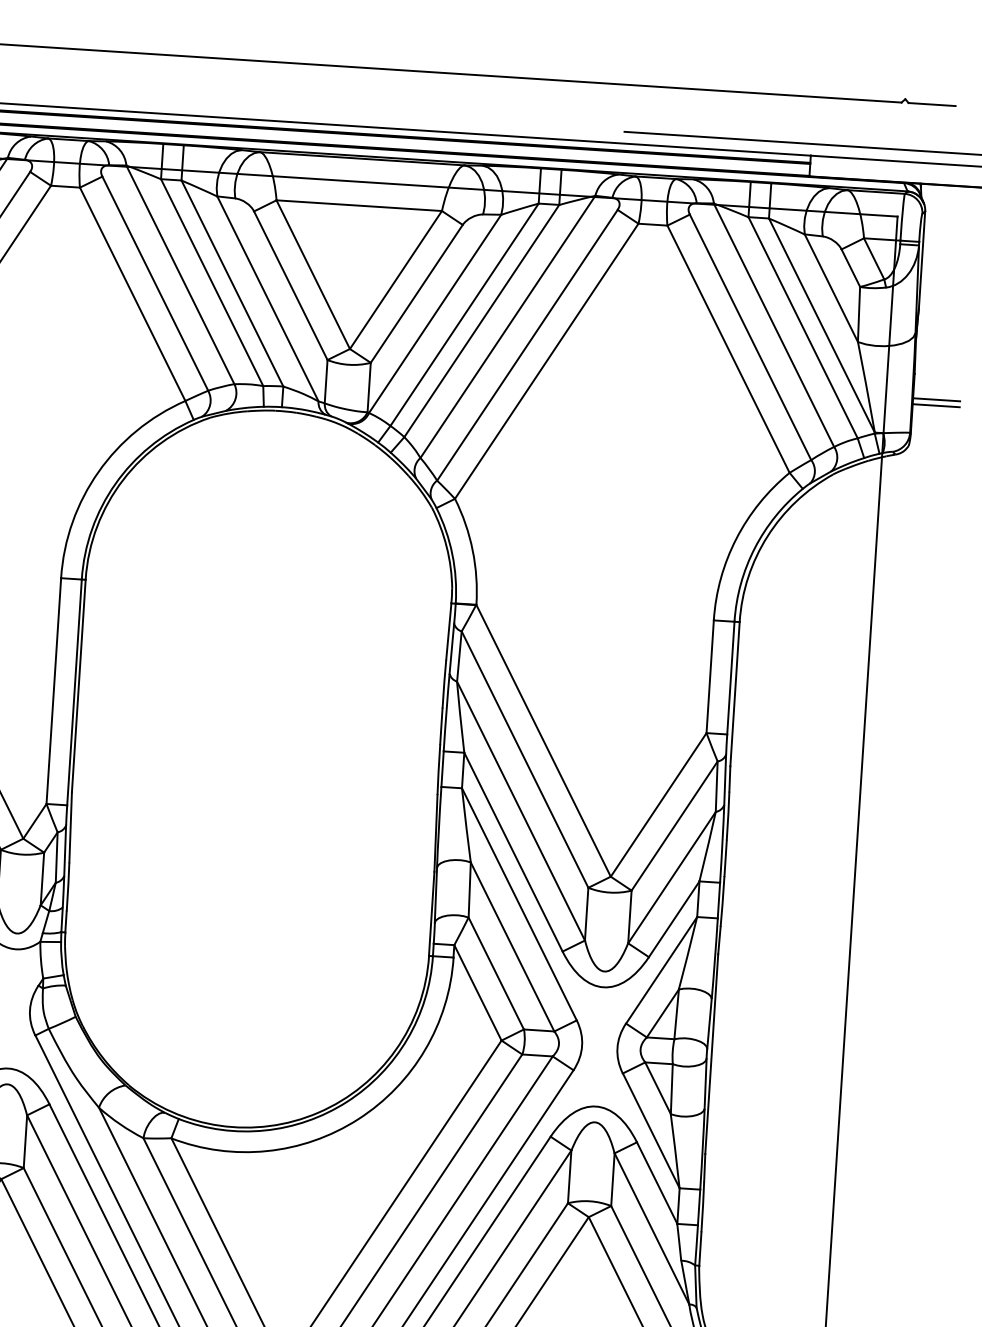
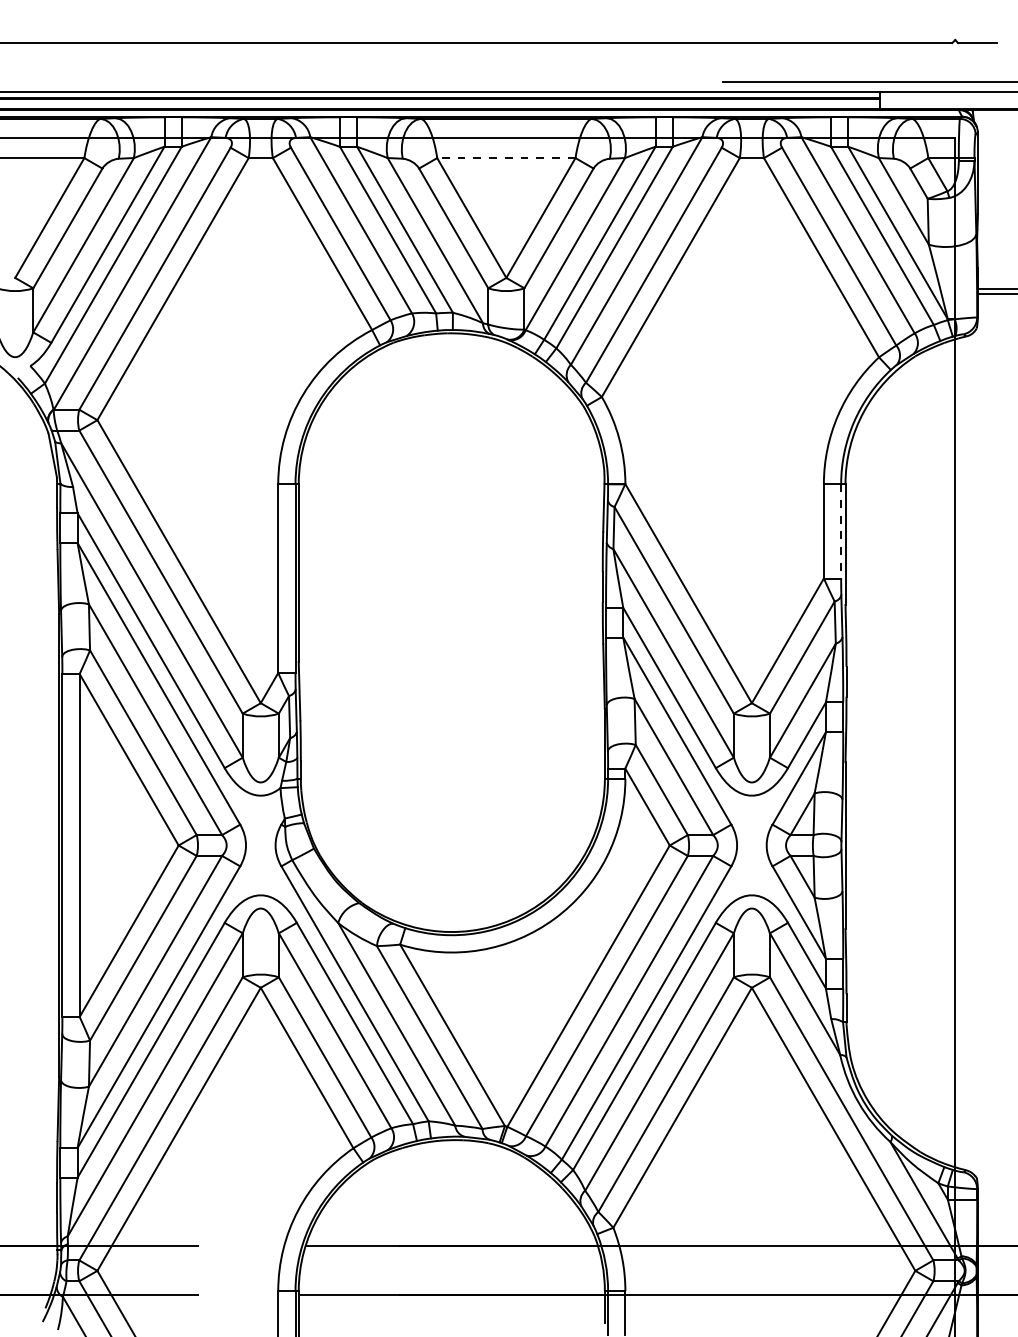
line: (358, 206) -> (505, 158), solid -> dashed
line: (731, 678) -> (841, 531), solid -> dashed

